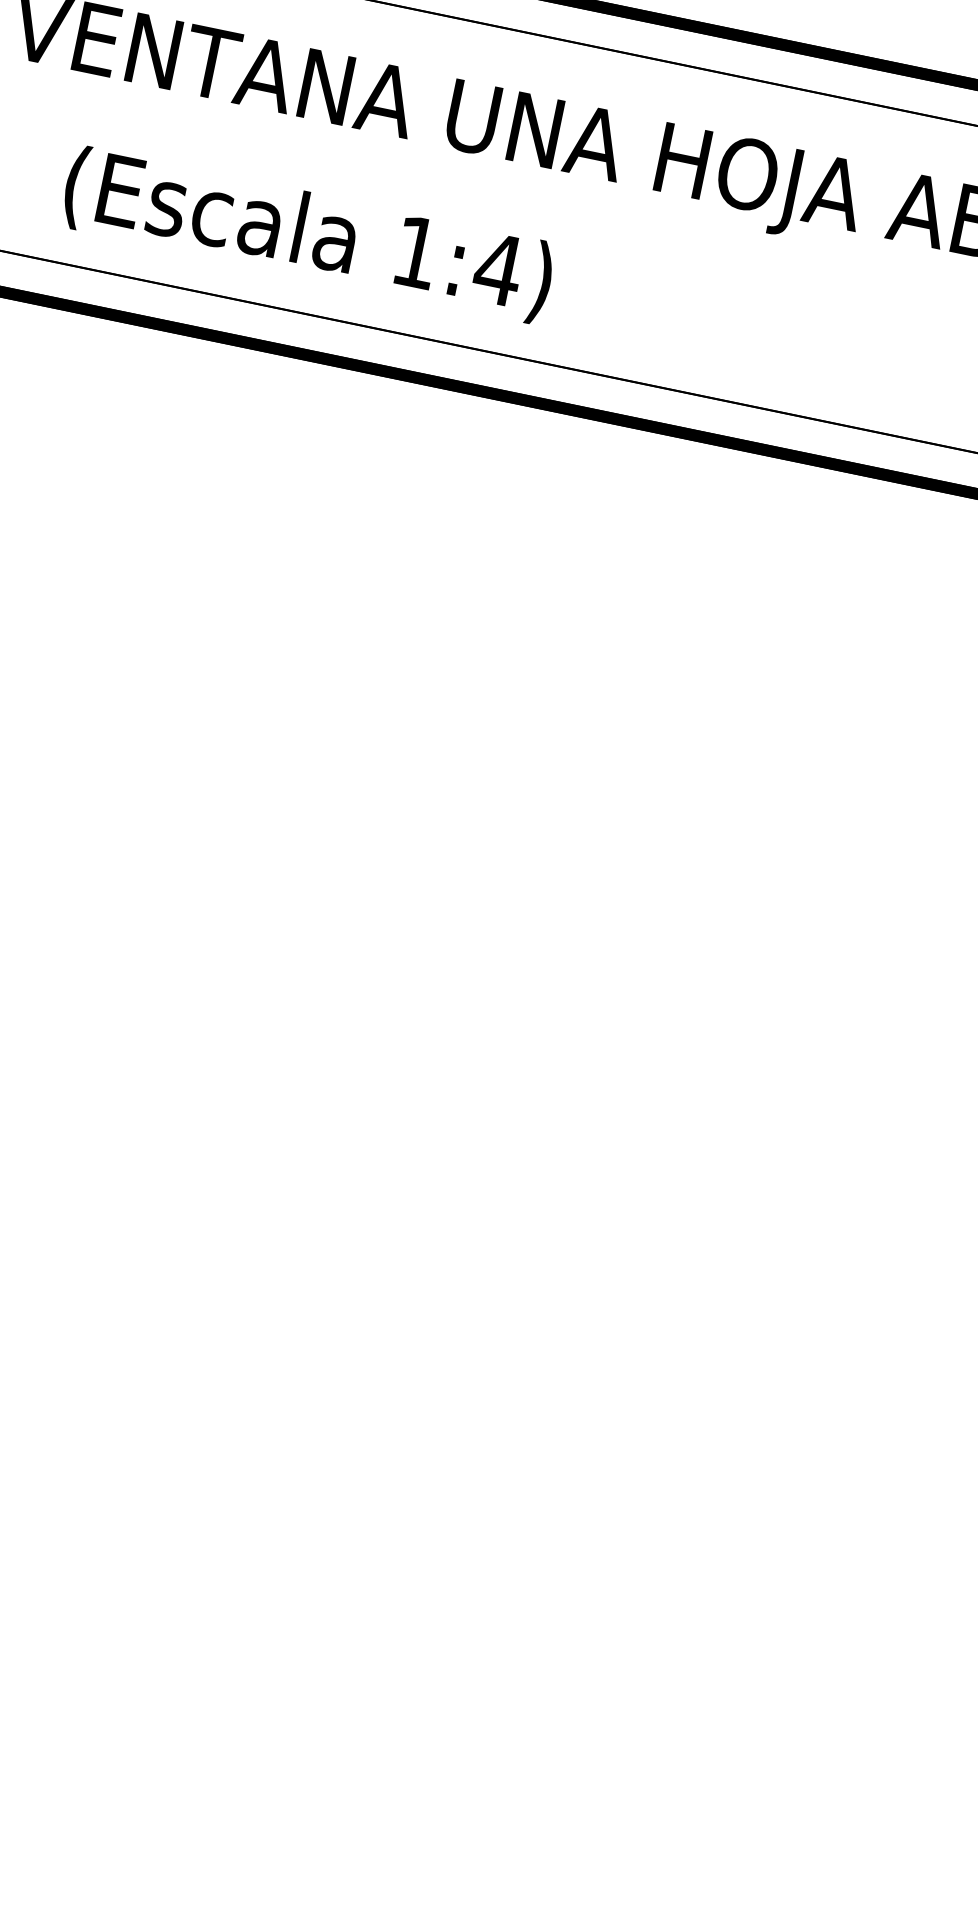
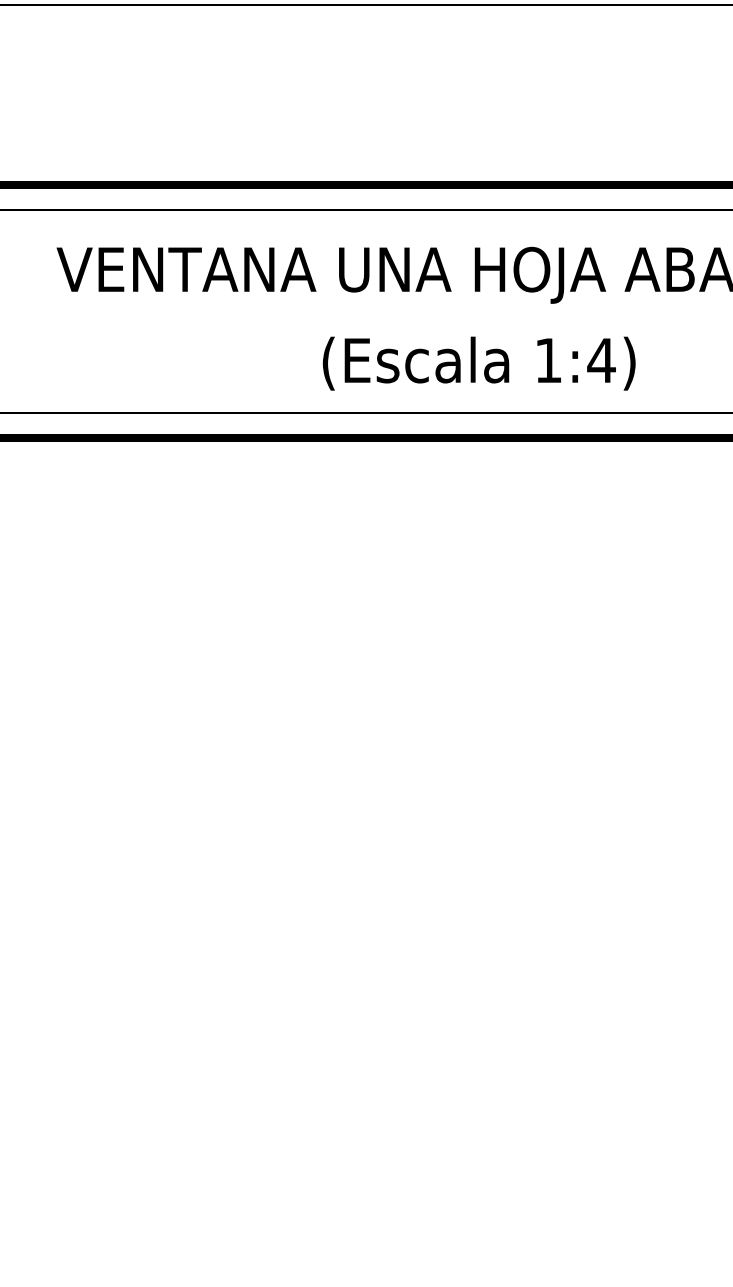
text: (307, 234) -> (478, 363), moved

